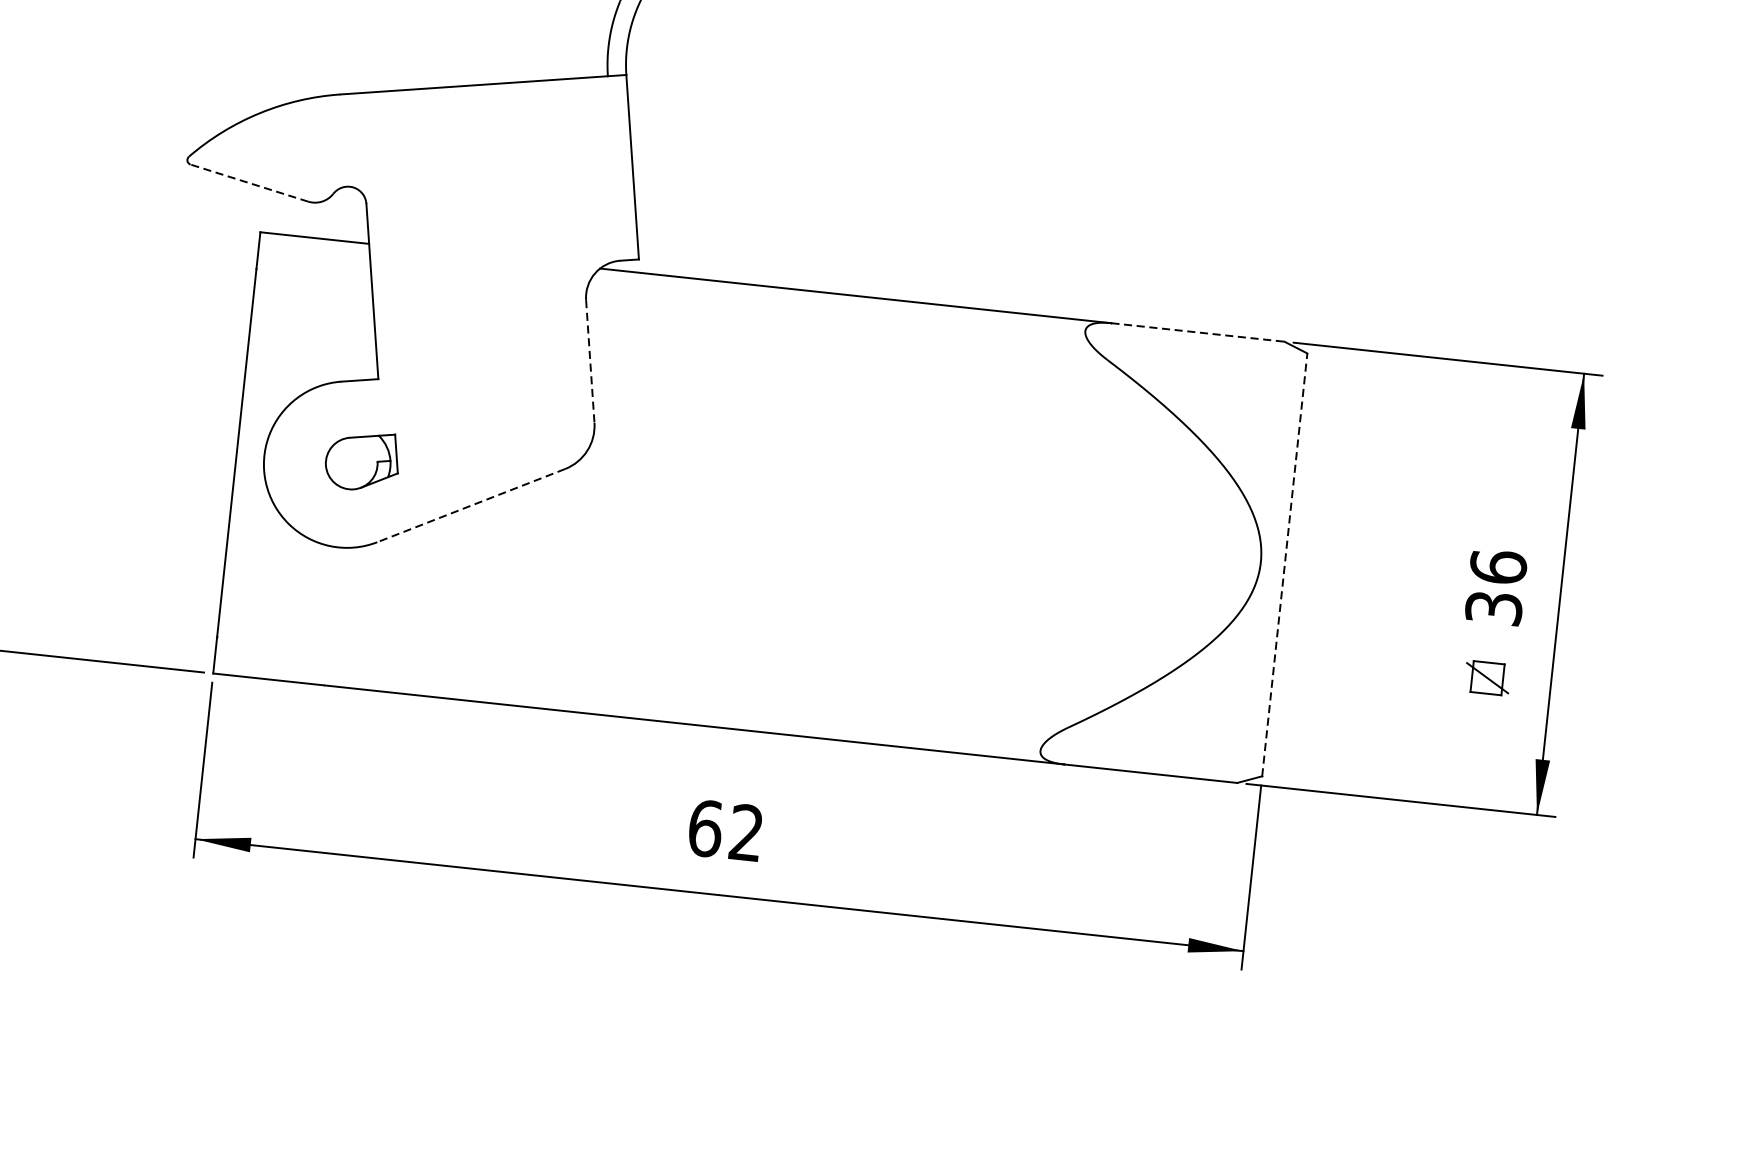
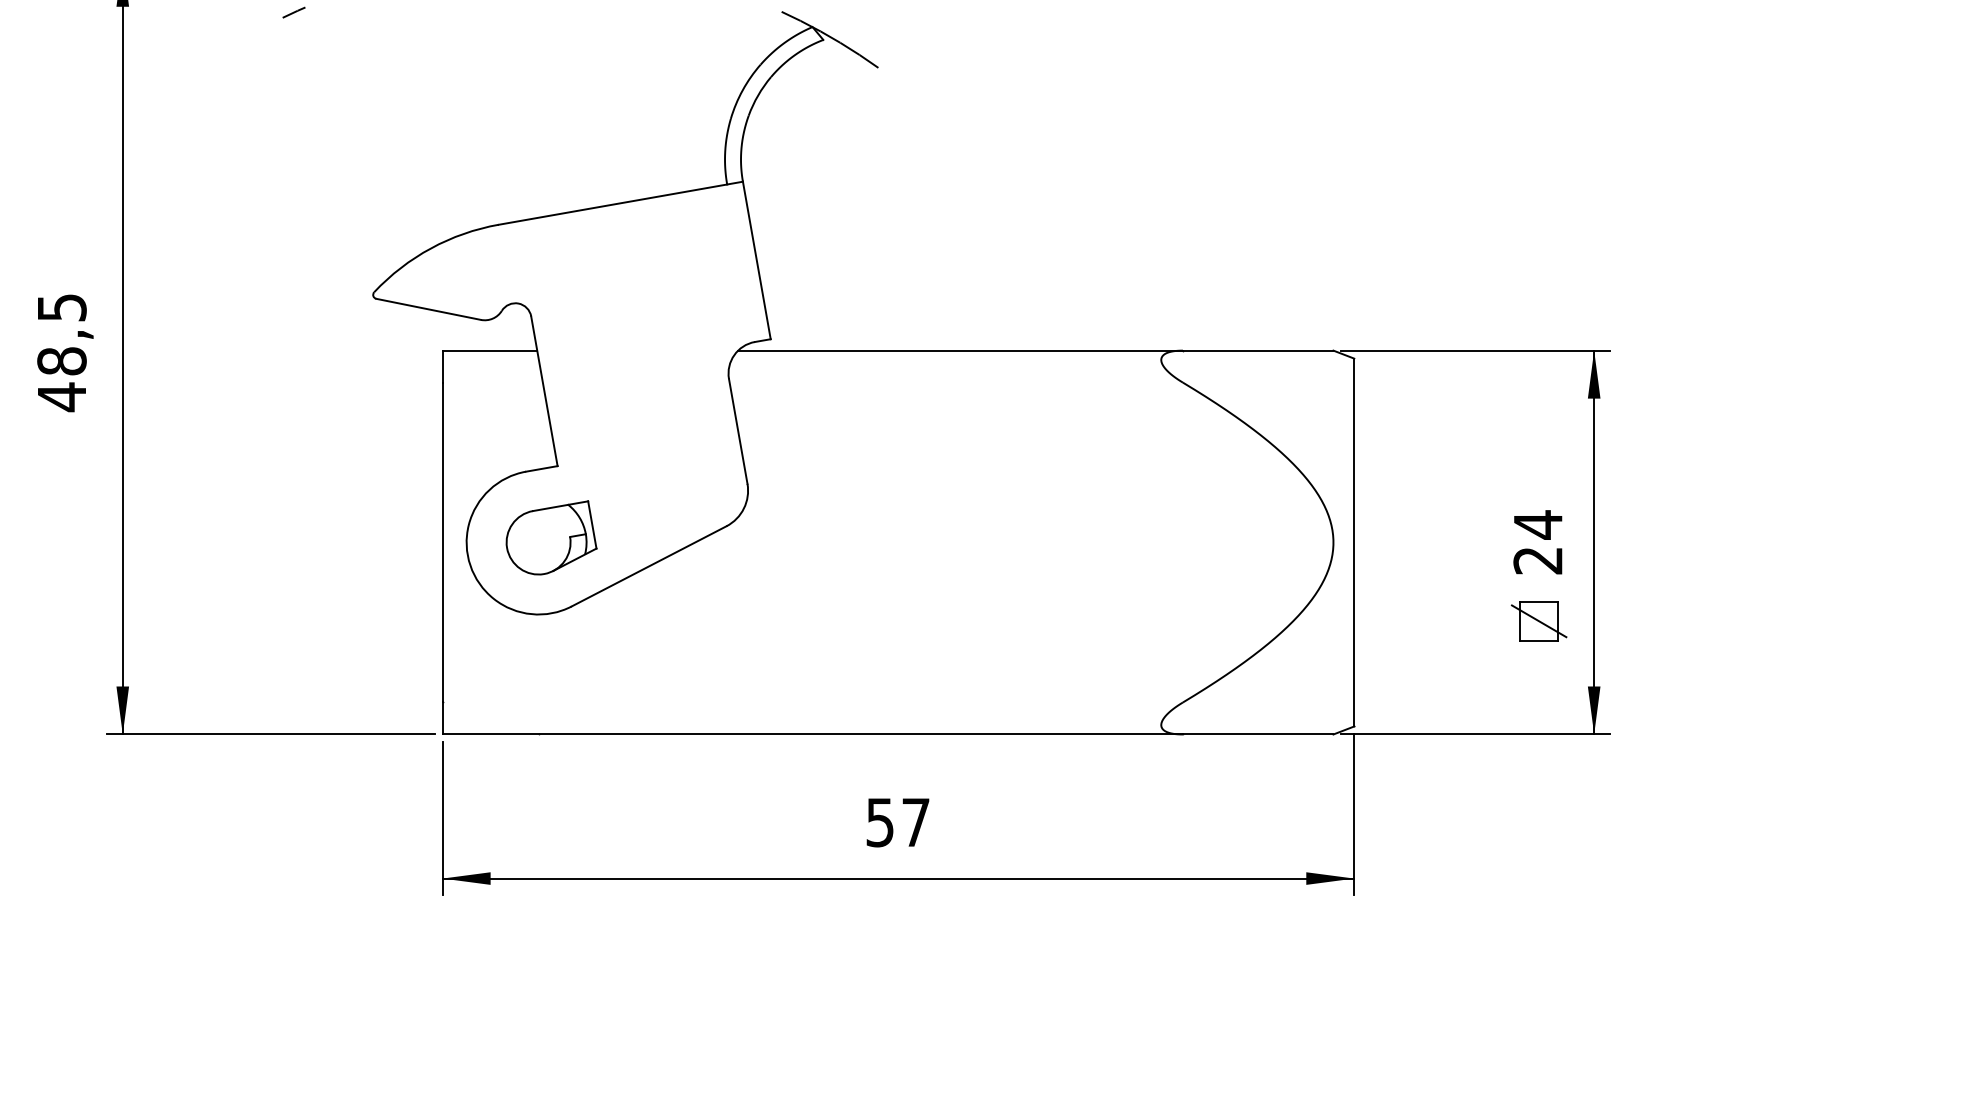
line: (249, 183) -> (428, 309), dashed -> solid
line: (1198, 332) -> (1258, 350), dashed -> solid
line: (590, 361) -> (738, 431), dashed -> solid
part: (362, 460) -> (551, 537), size x1.43
line: (470, 505) -> (648, 566), dashed -> solid
line: (1285, 564) -> (1354, 542), dashed -> solid
text: (1496, 587) -> (1538, 542), 36 -> 24
part: (1486, 678) -> (1538, 621), size x1.43
text: (725, 830) -> (897, 822), 62 -> 57

